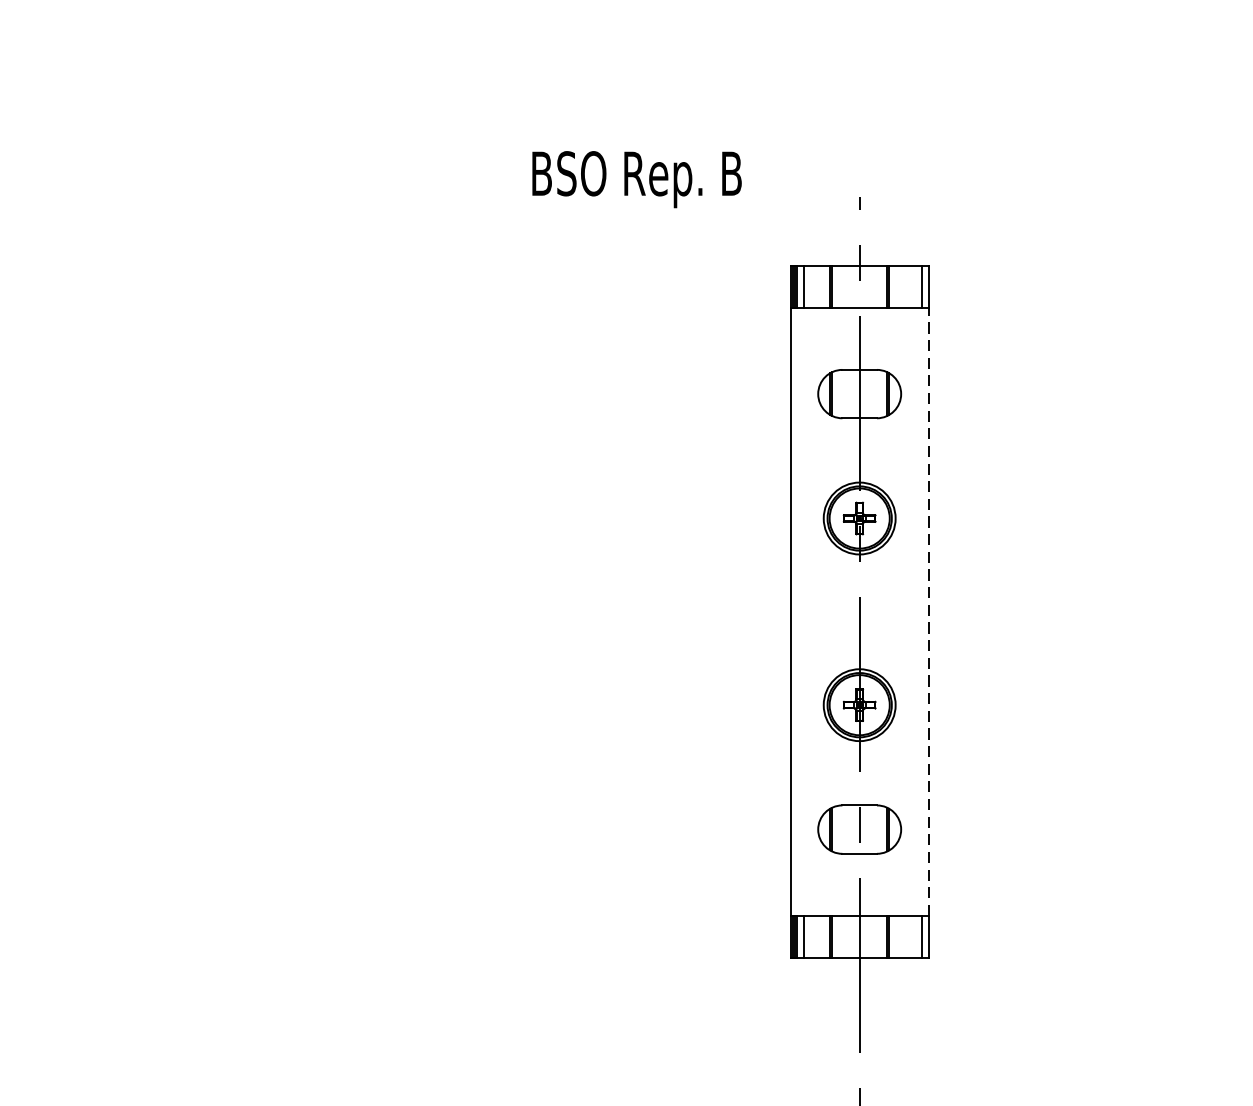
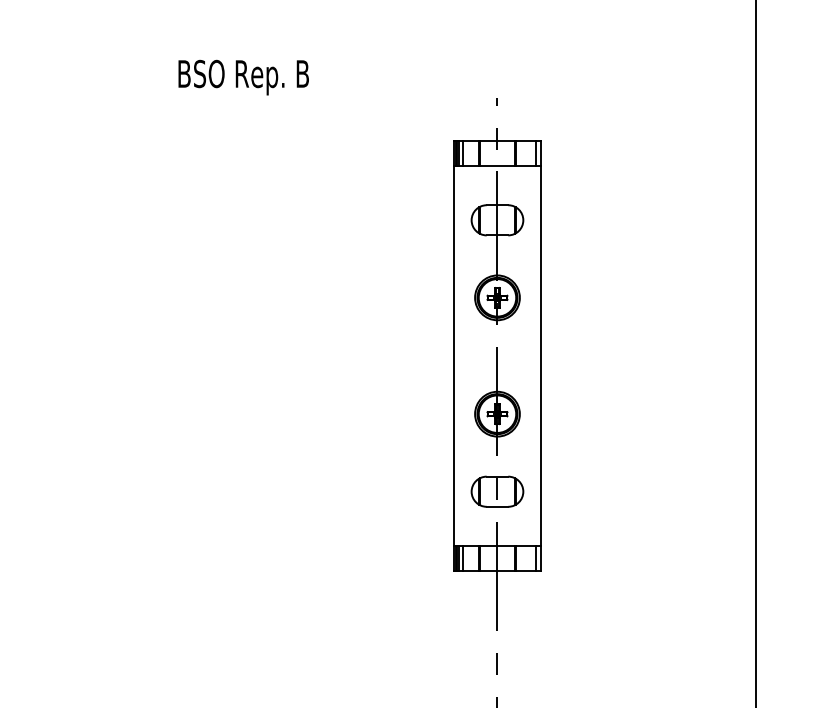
text: (636, 179) -> (243, 77), moved
line: (928, 612) -> (540, 356), dashed -> solid

